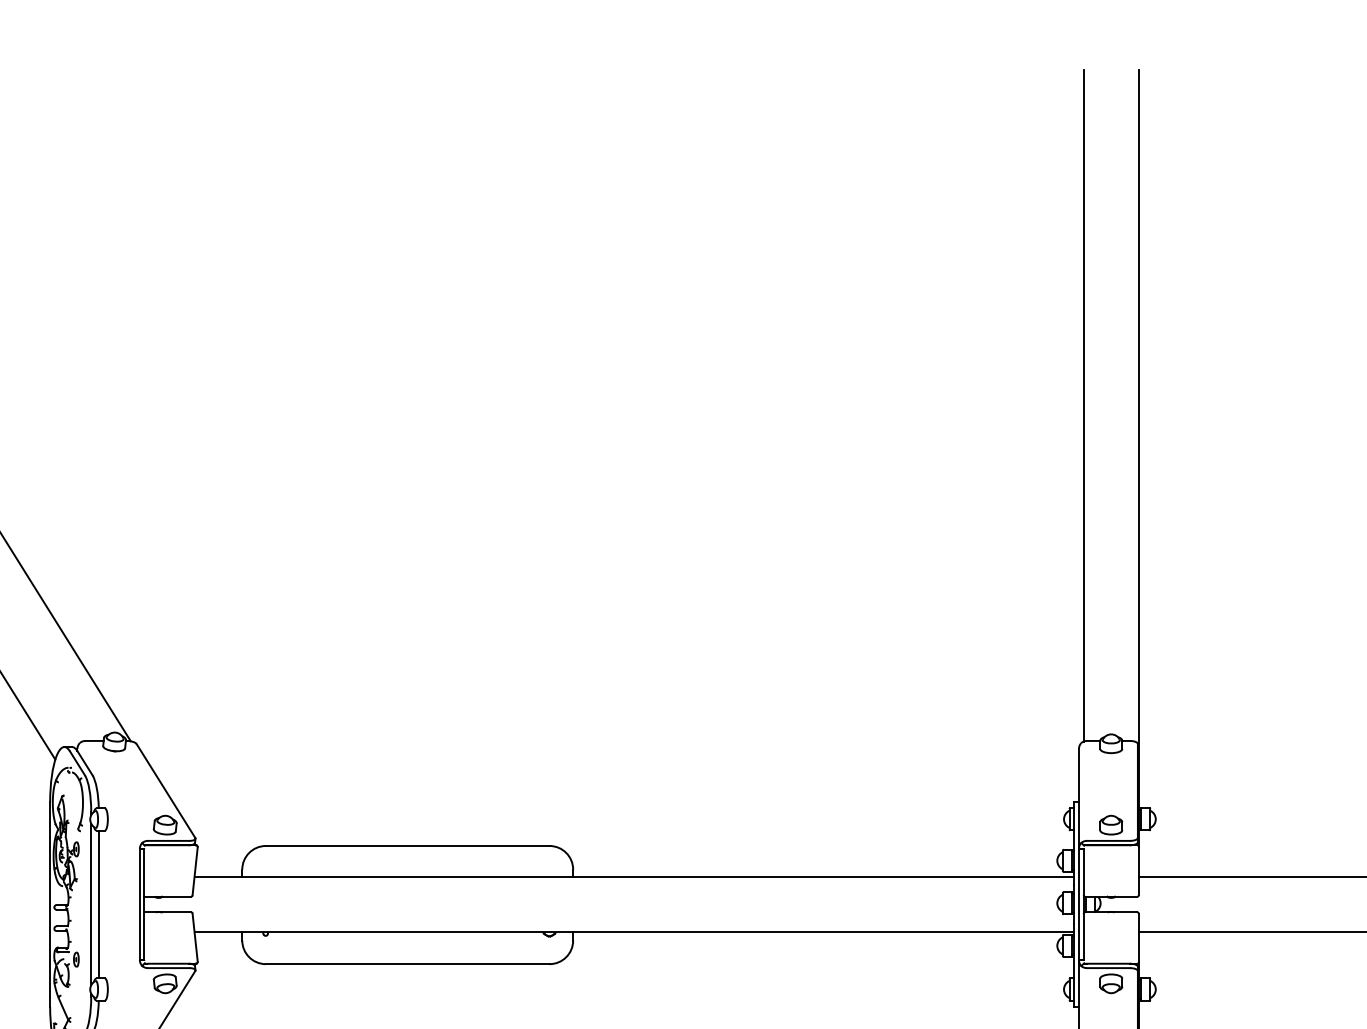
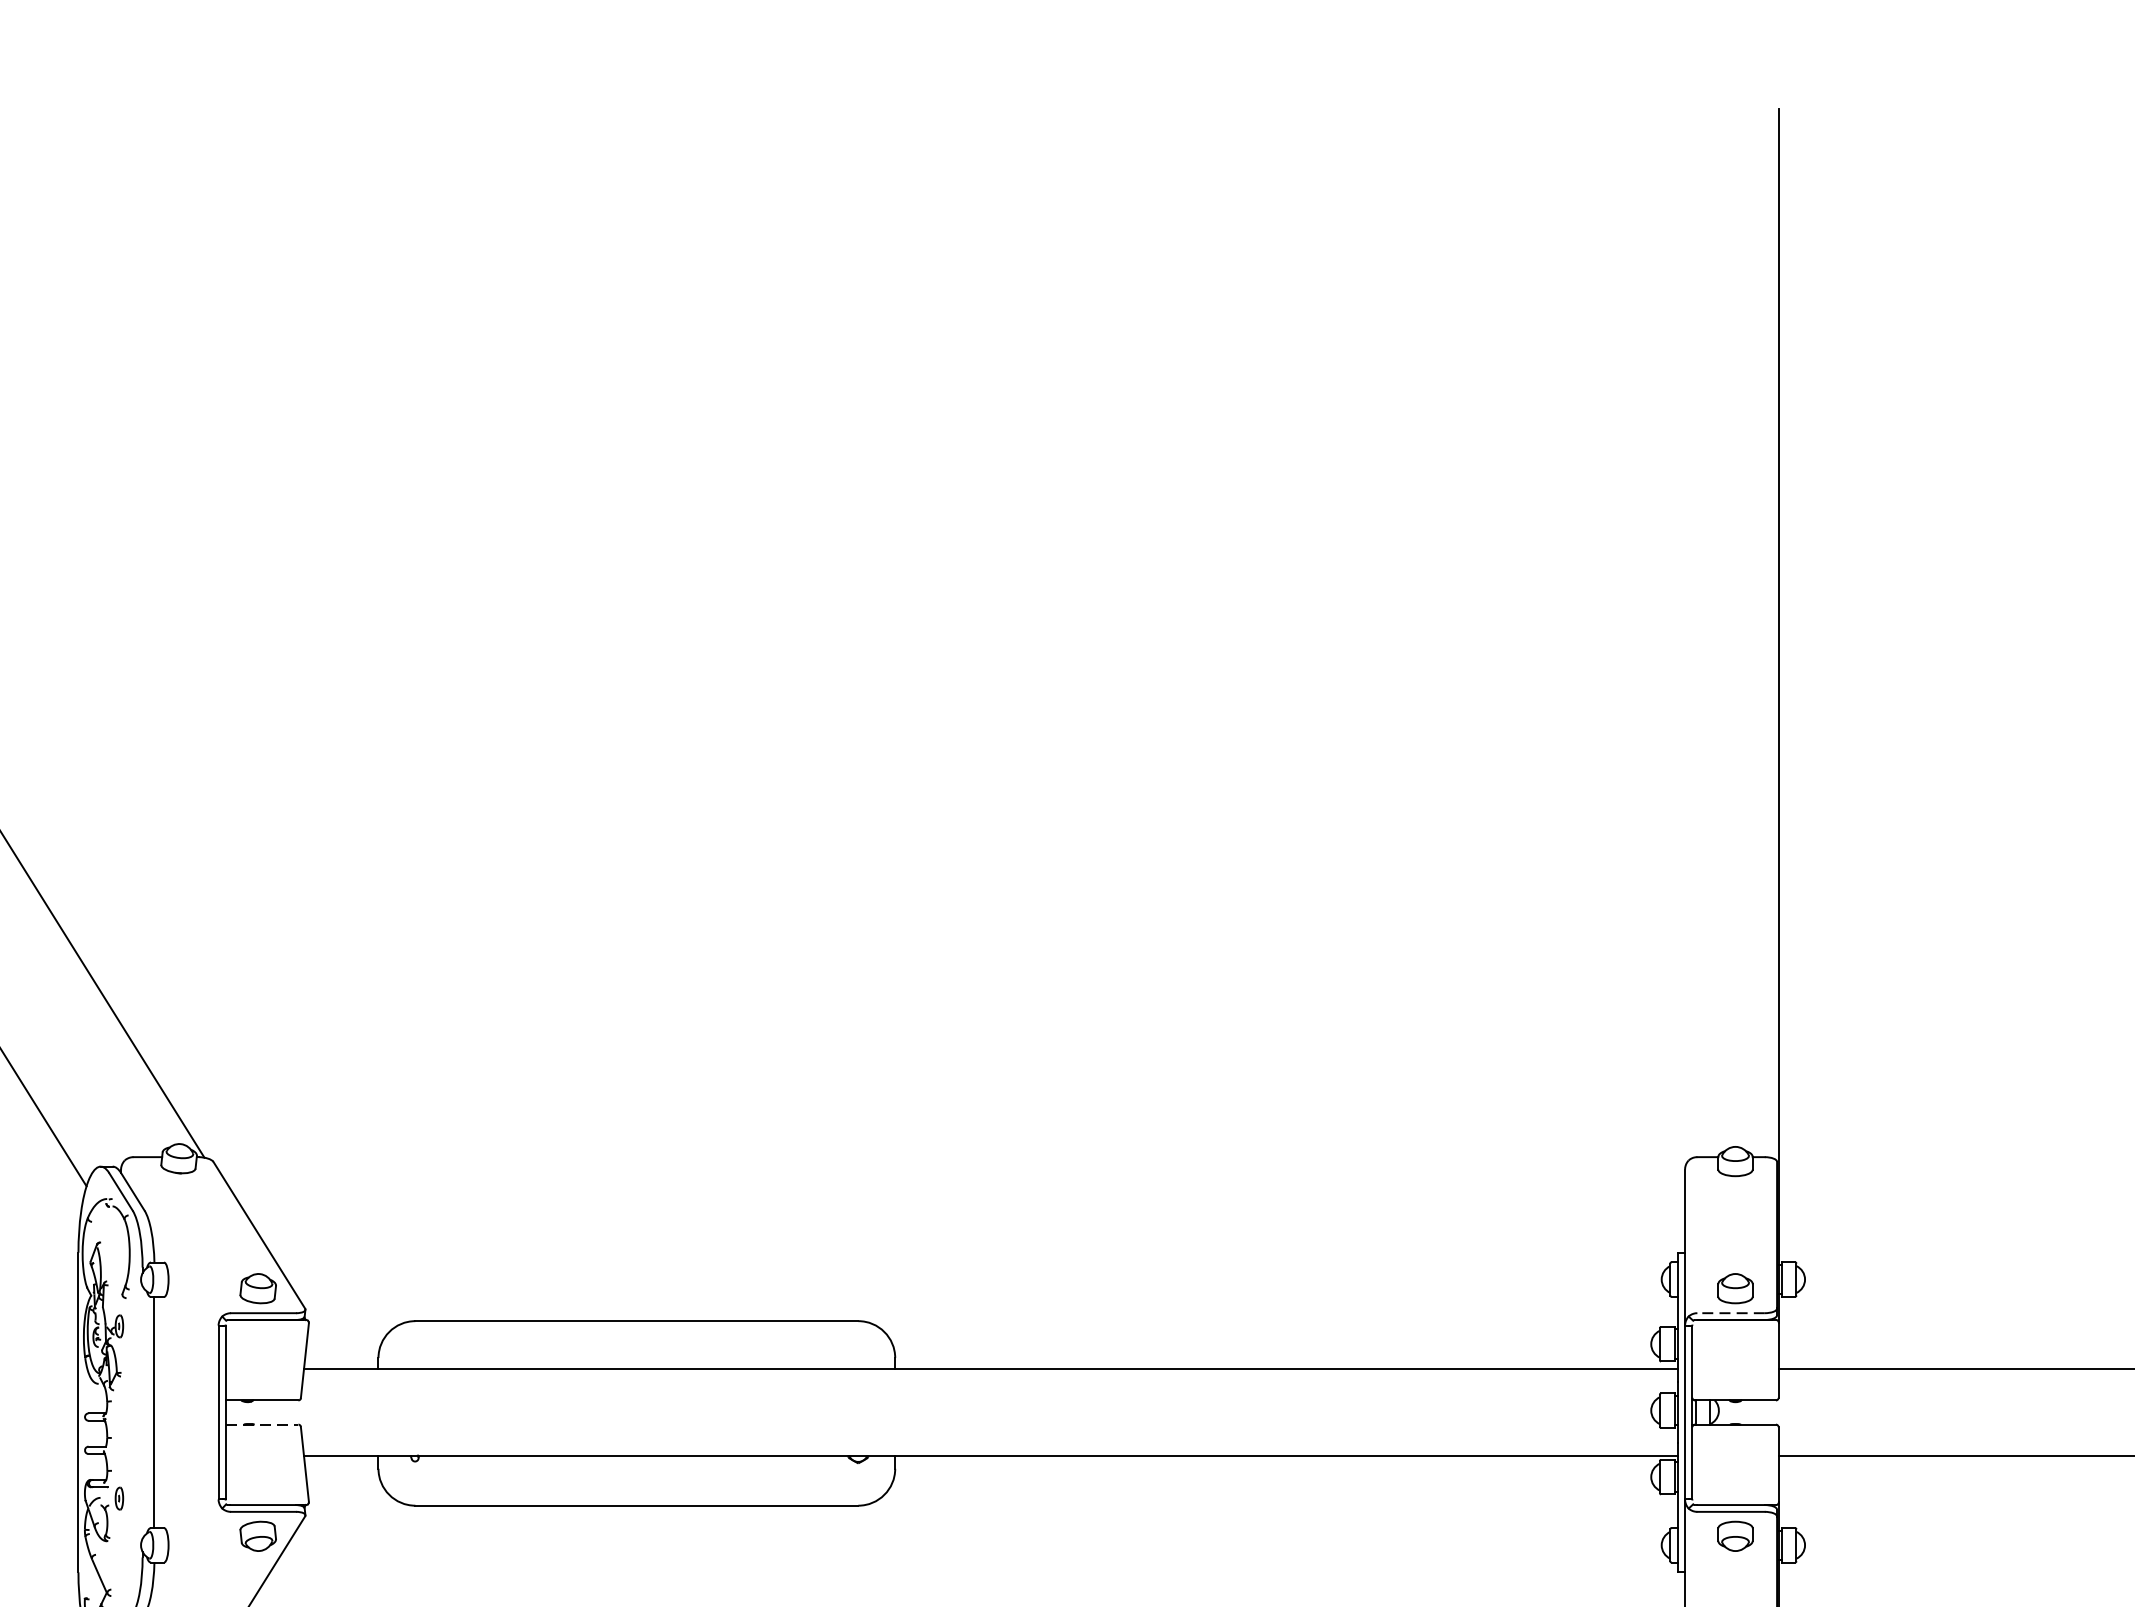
line: (1083, 405) -> (1692, 633), removed
line: (1108, 840) -> (1731, 1312), solid -> dashed
line: (91, 904) -> (143, 1412), removed
line: (168, 912) -> (263, 1425), solid -> dashed

